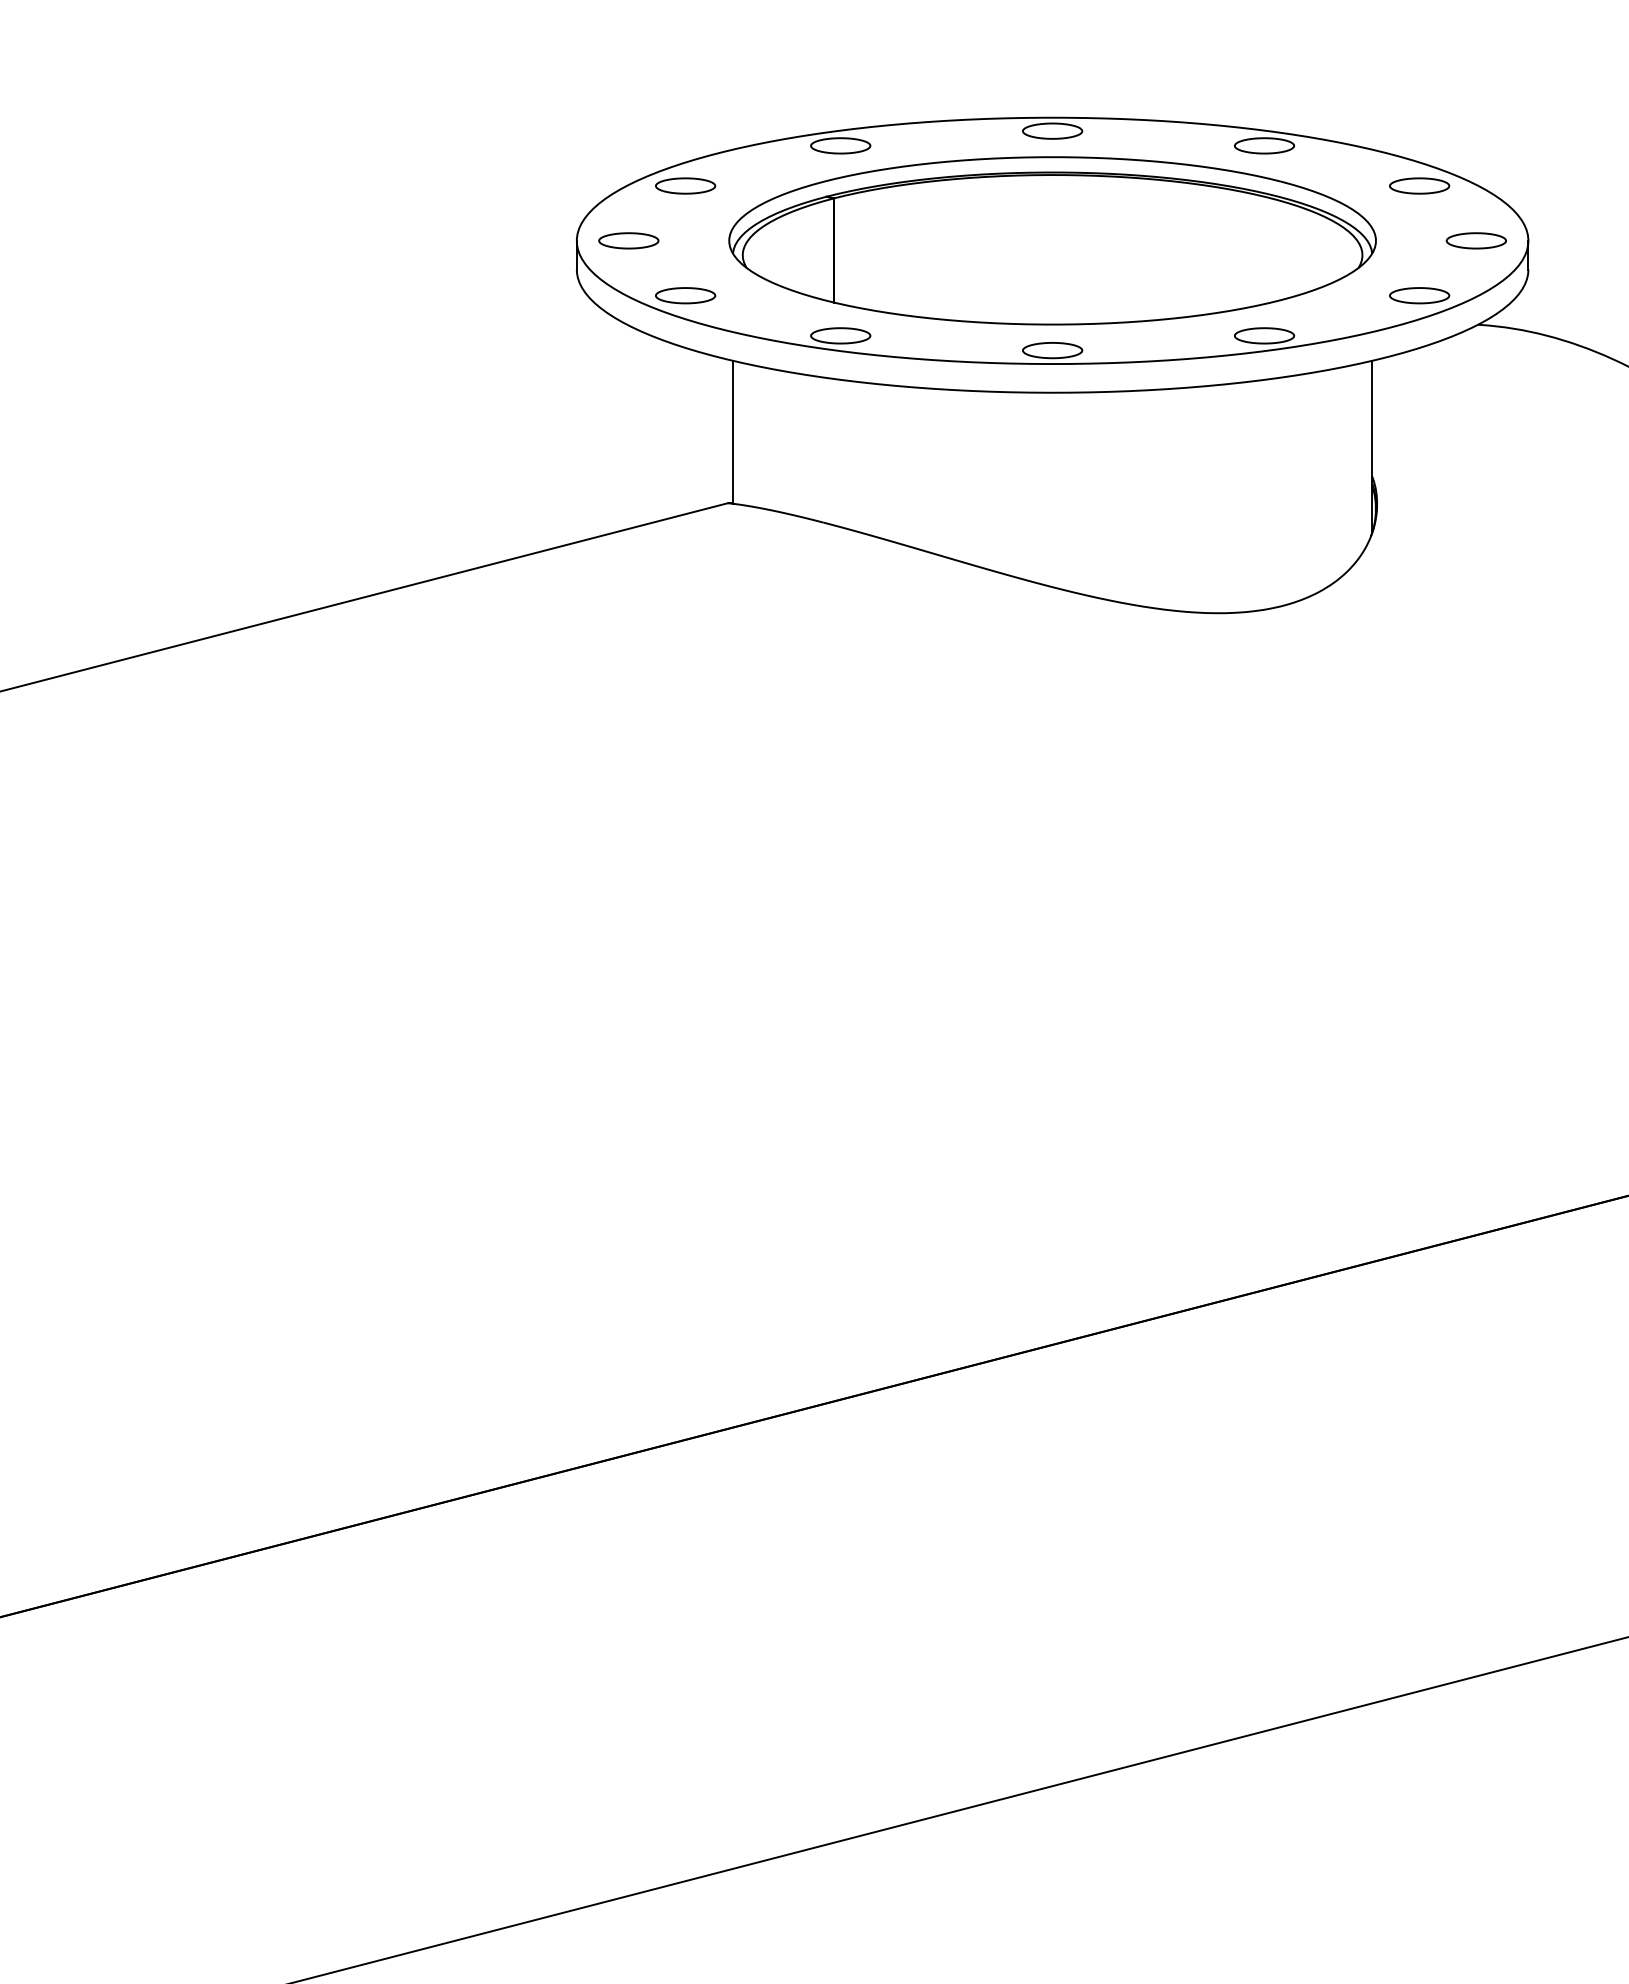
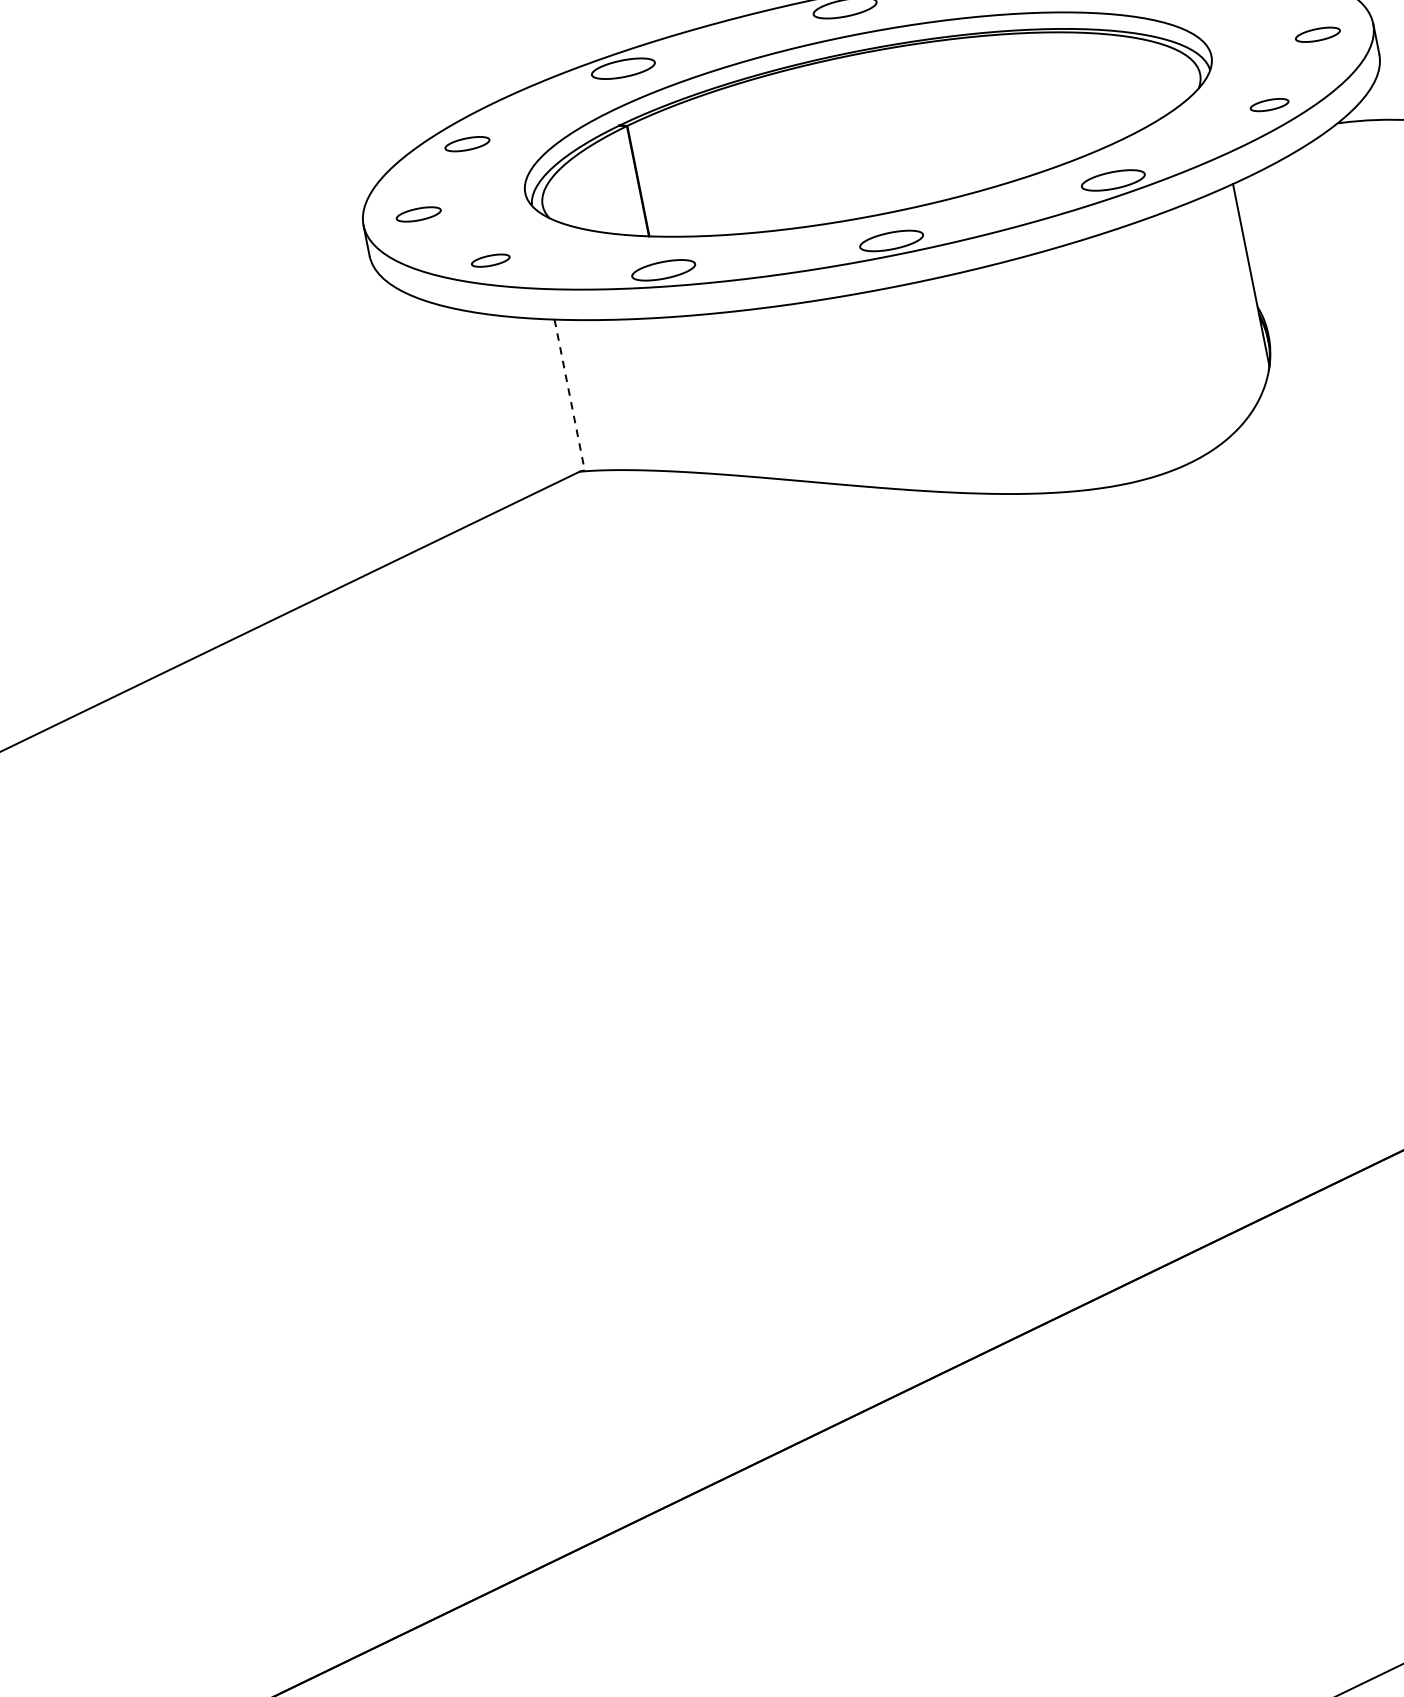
part: (685, 185) -> (467, 143), size x0.7
part: (628, 240) -> (418, 214), size x0.7
part: (1475, 240) -> (1316, 34), size x0.7
part: (685, 295) -> (490, 260), size x0.6
part: (1419, 295) -> (1269, 104), size x0.6
line: (732, 432) -> (569, 395), solid -> dashed

